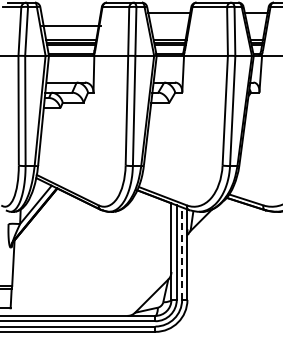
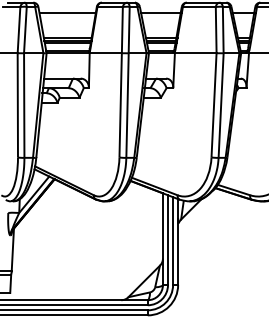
line: (70, 25) -> (67, 12), moved
line: (182, 254) -> (173, 241), dashed -> solid

